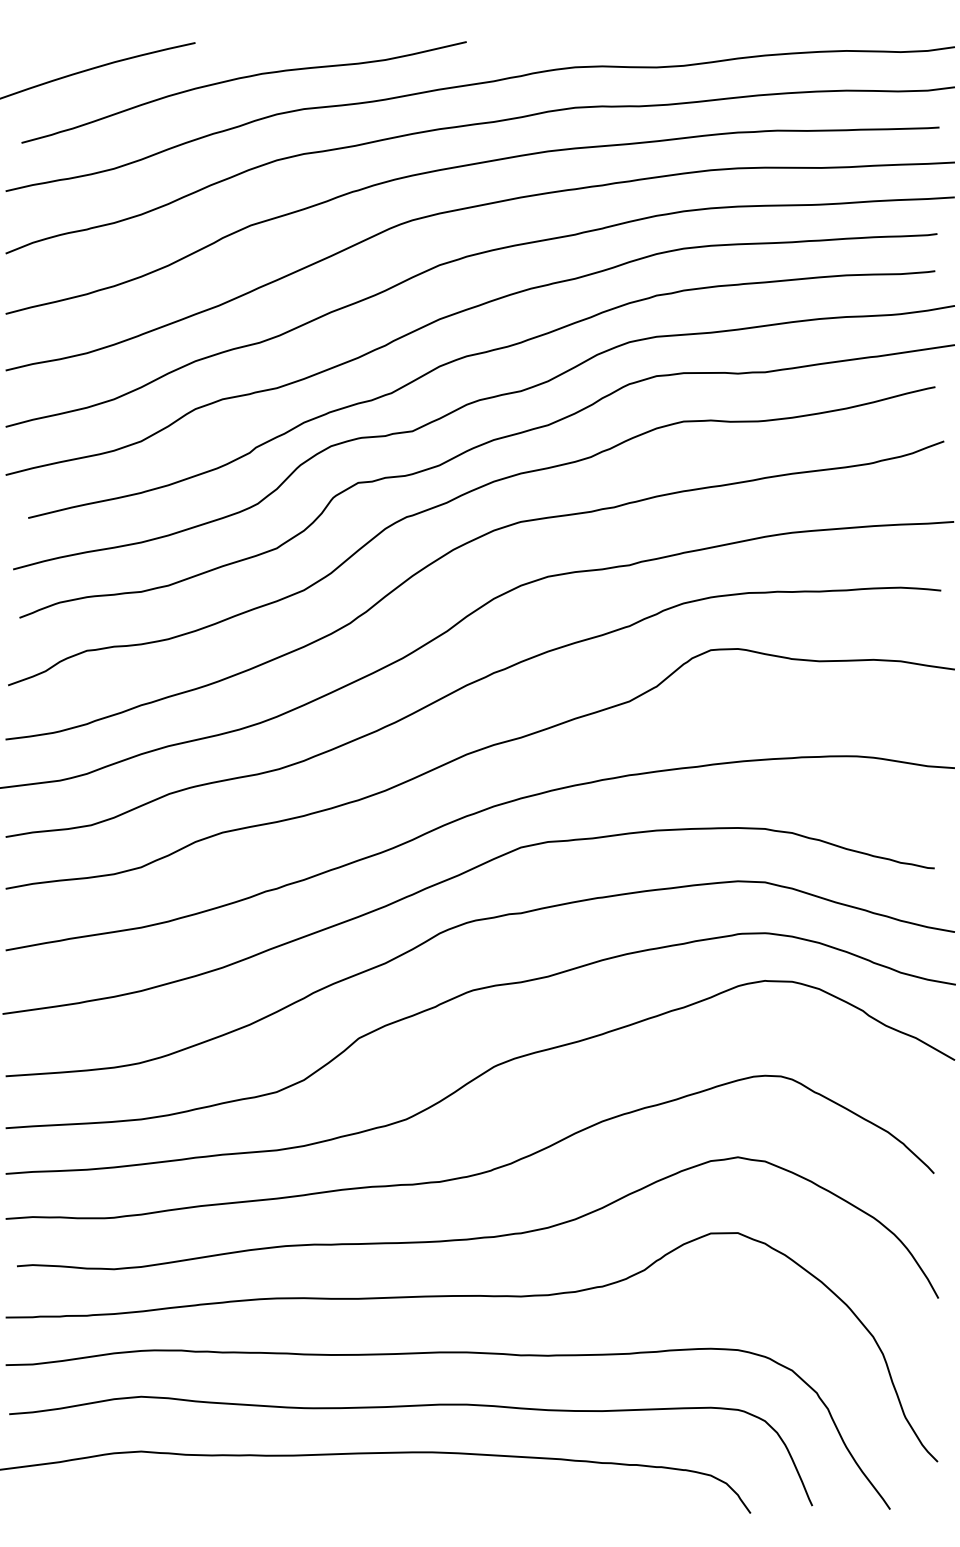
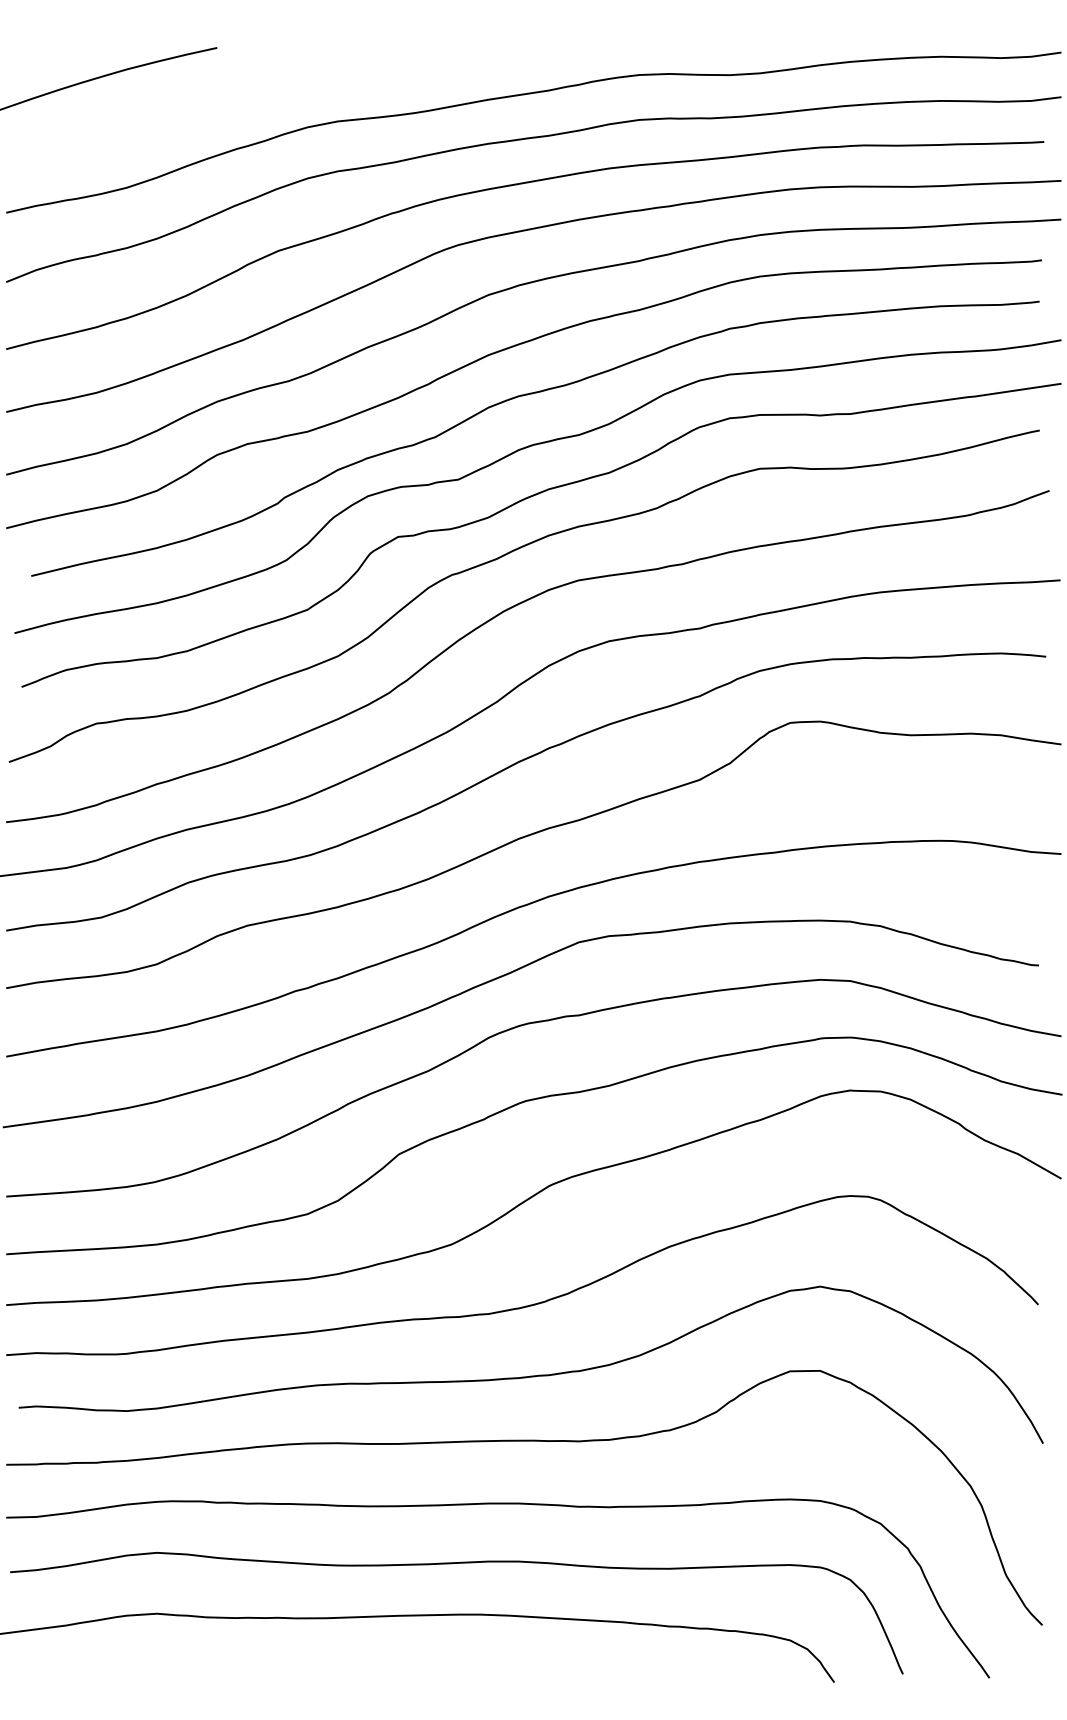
curve: (238, 79) -> (265, 88), removed

